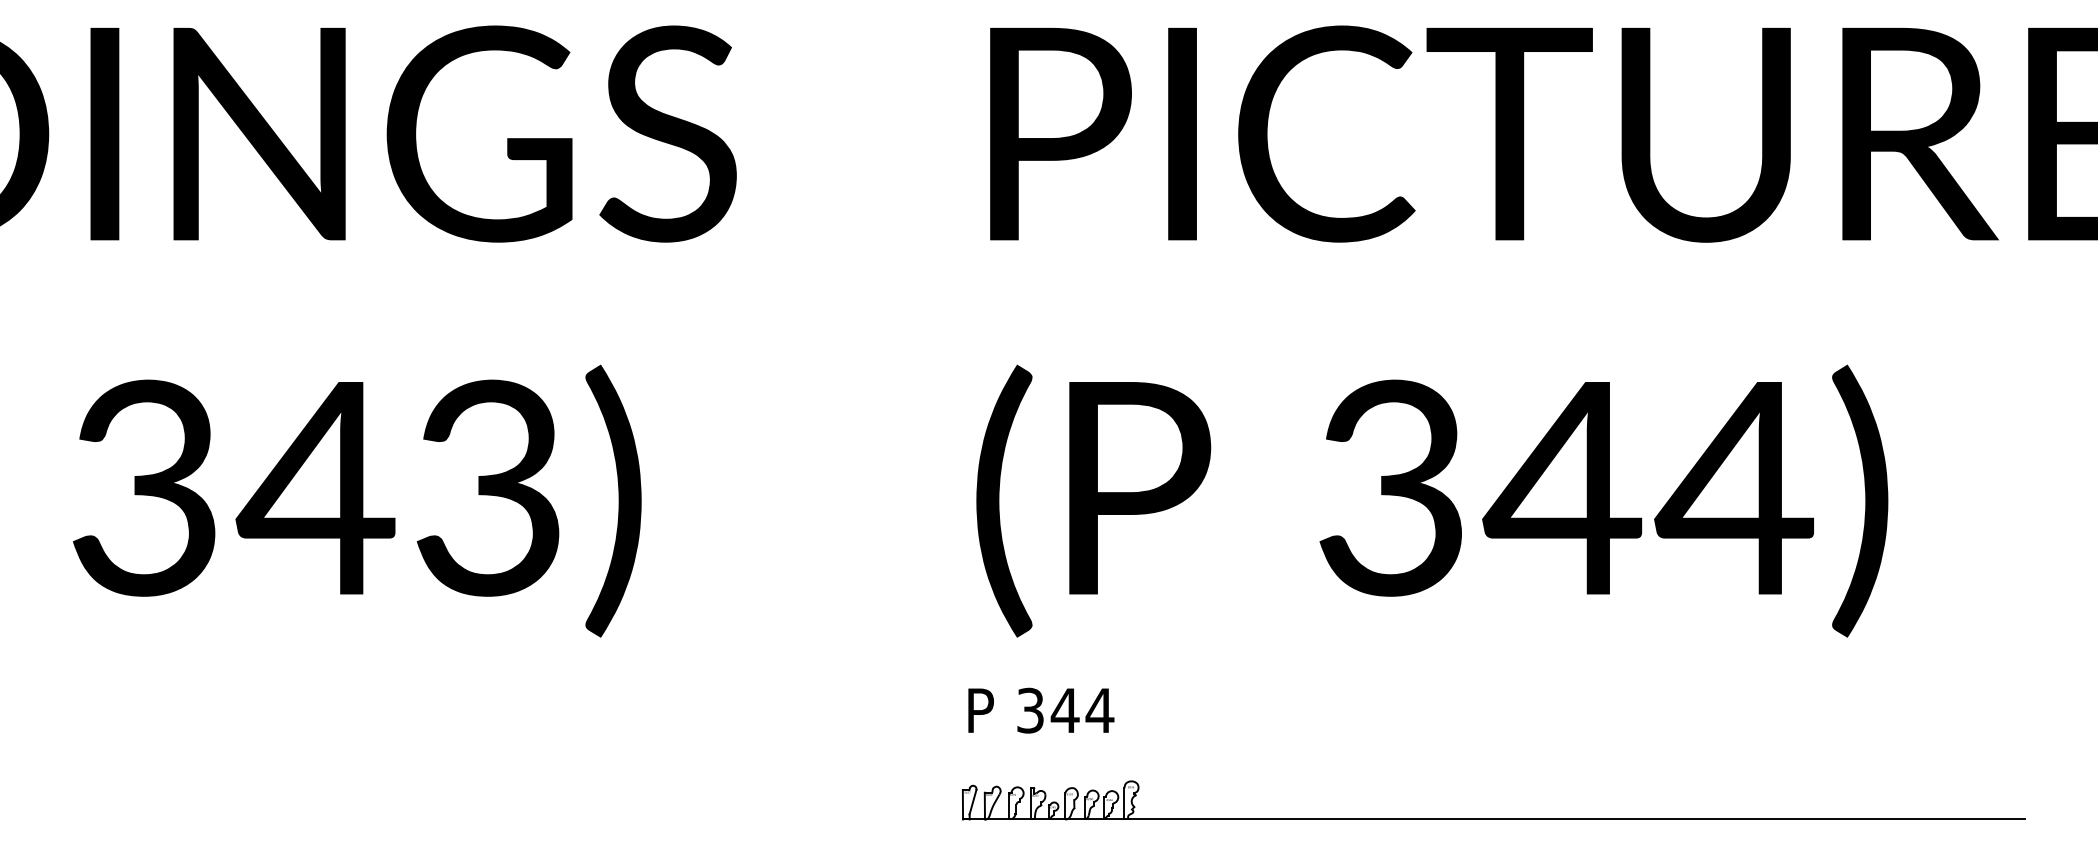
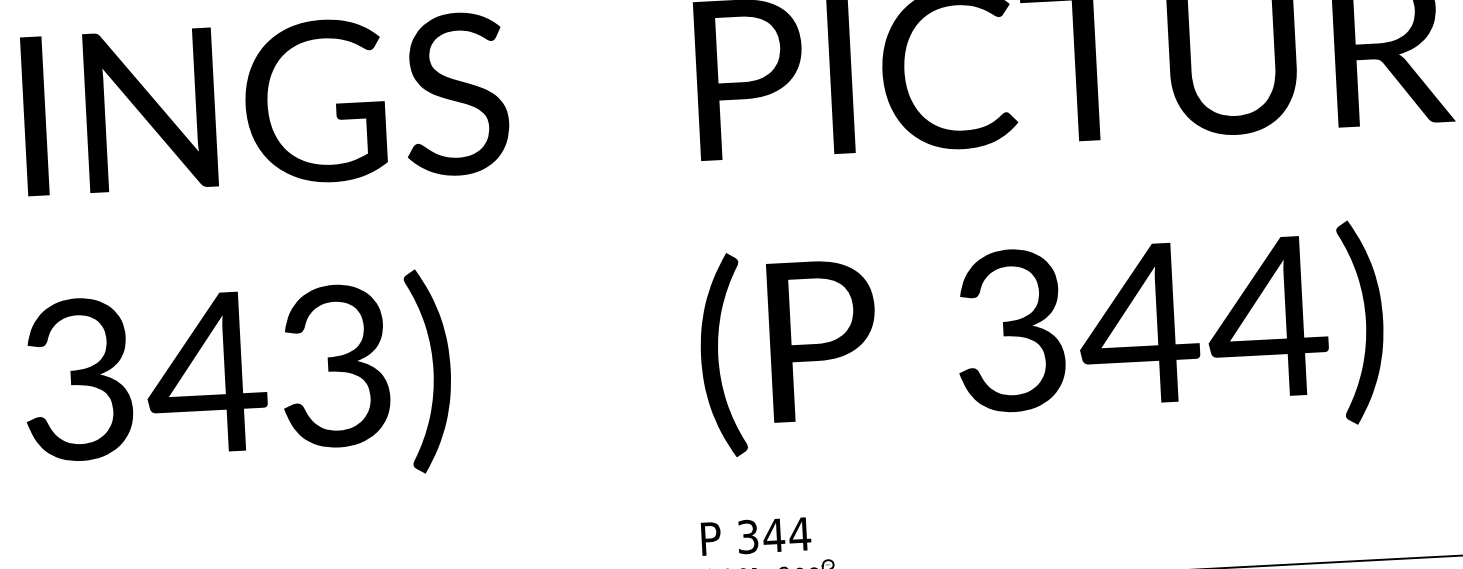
text: (1041, 710) -> (756, 536), moved

